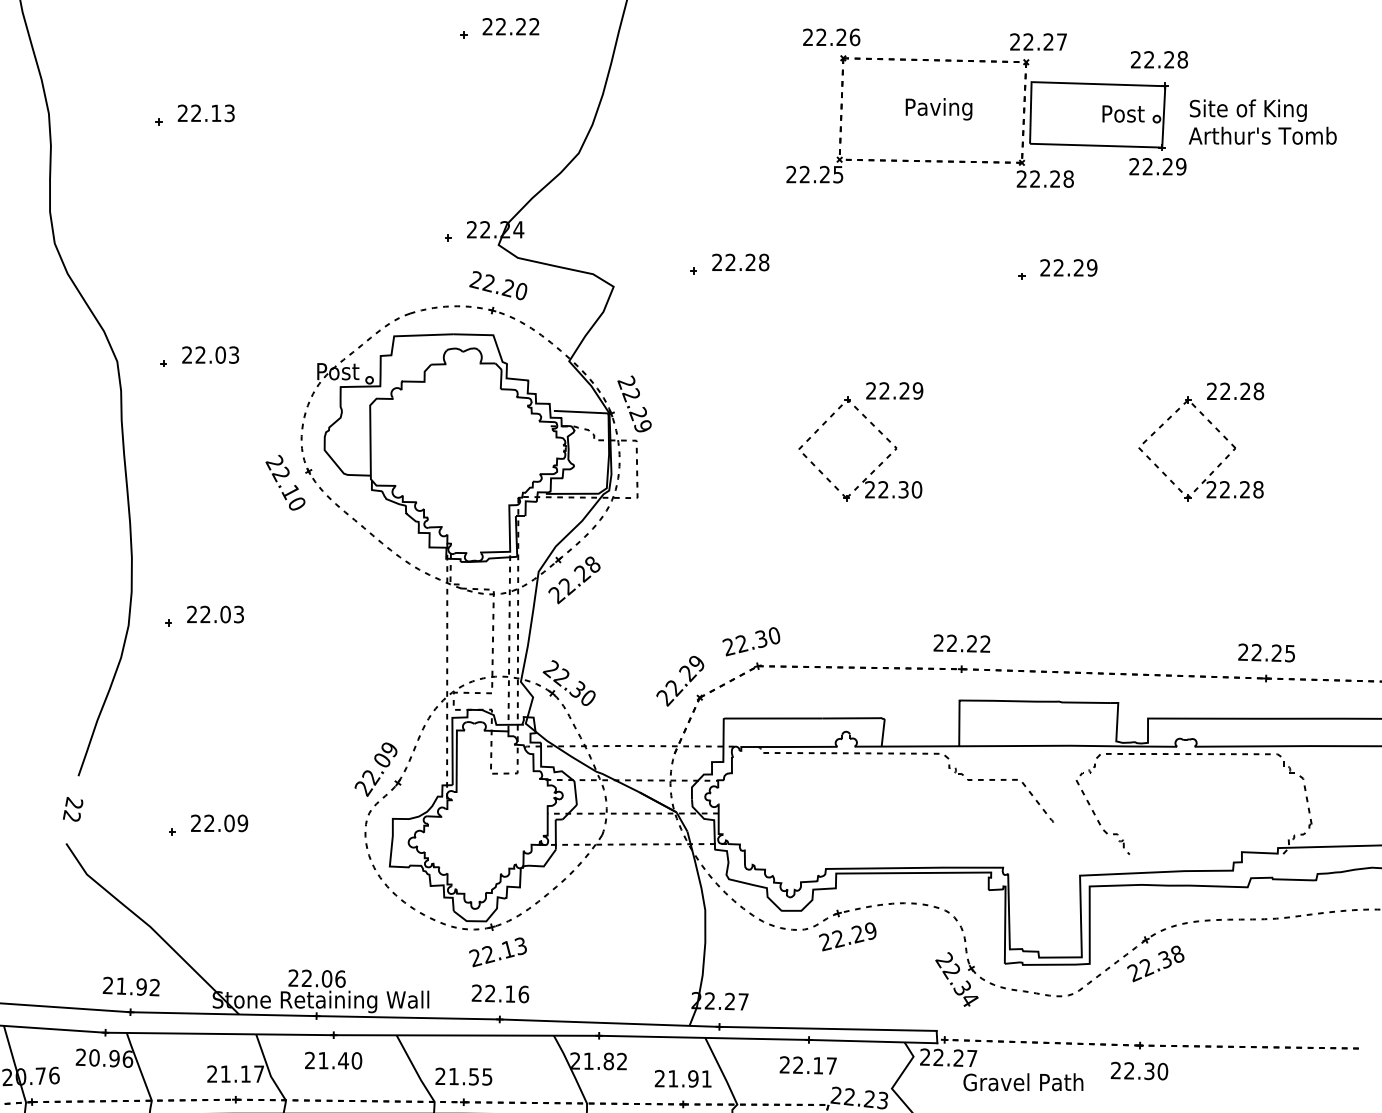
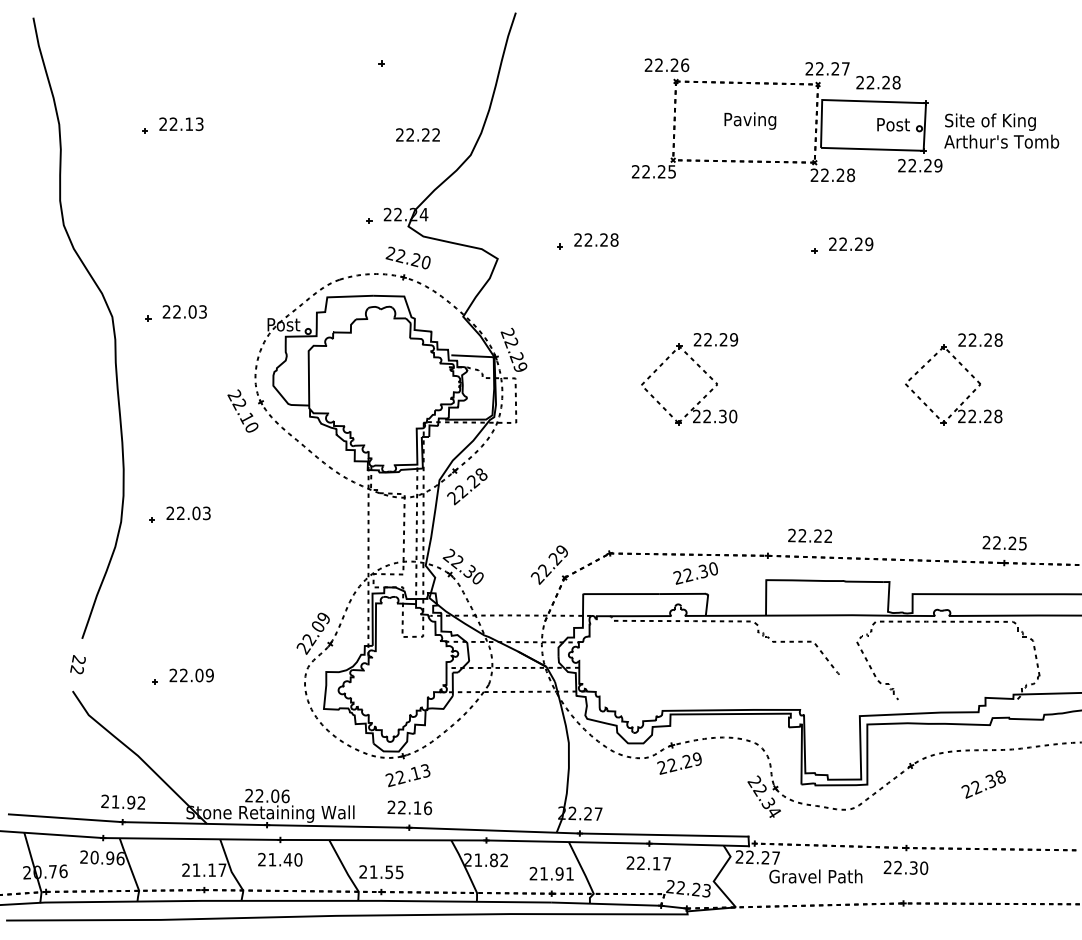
text: (510, 26) -> (417, 134), moved
text: (1159, 59) -> (878, 82), moved
text: (751, 641) -> (695, 573), moved
text: (961, 643) -> (809, 535), moved
text: (1155, 963) -> (983, 784), moved

